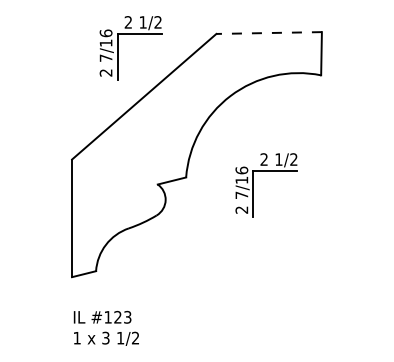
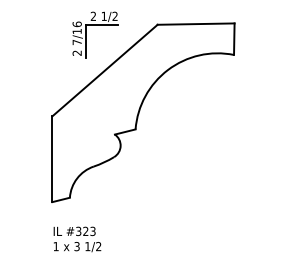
line: (268, 33) -> (195, 24), dashed -> solid
part: (266, 172) -> (194, 125), removed
text: (107, 317) -> (78, 231), #123 -> #323

